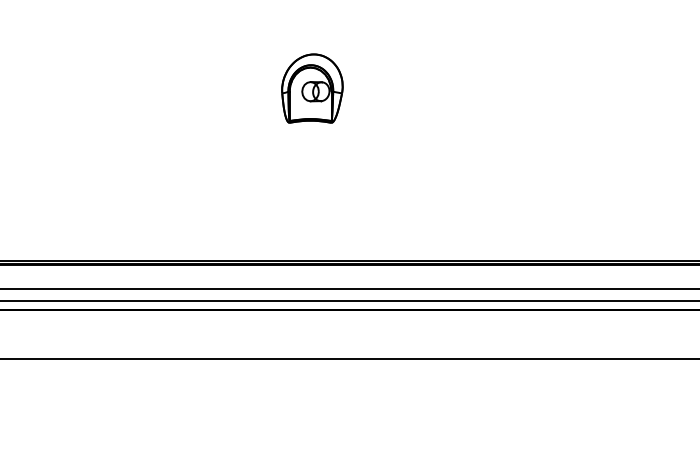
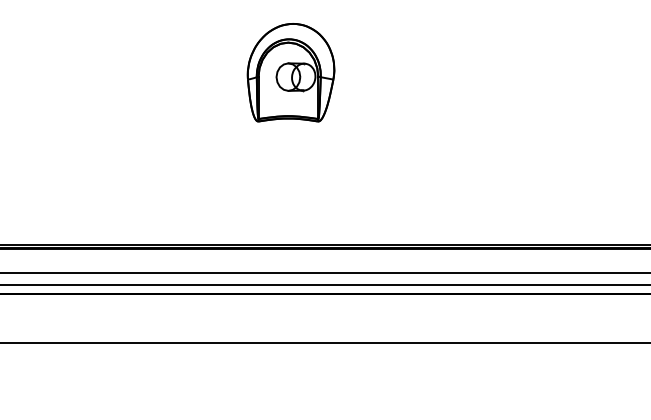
part: (312, 88) -> (291, 72), size x1.43

